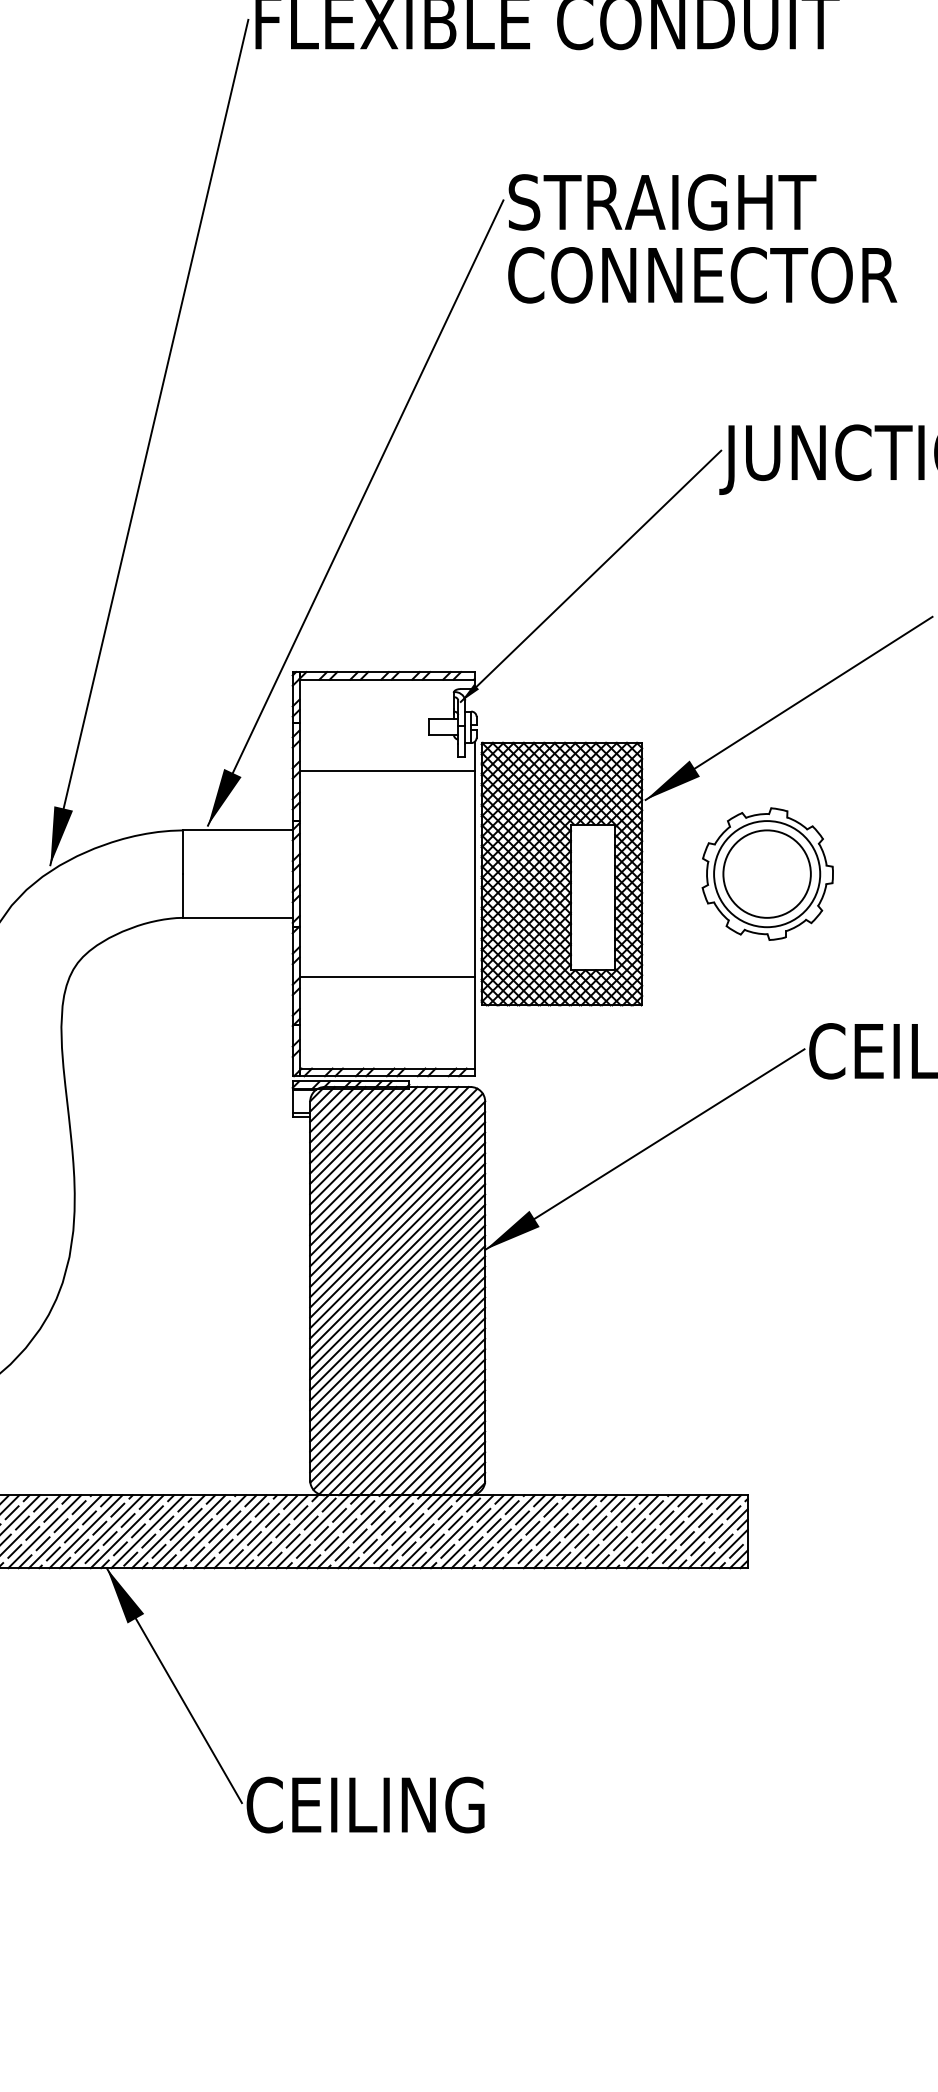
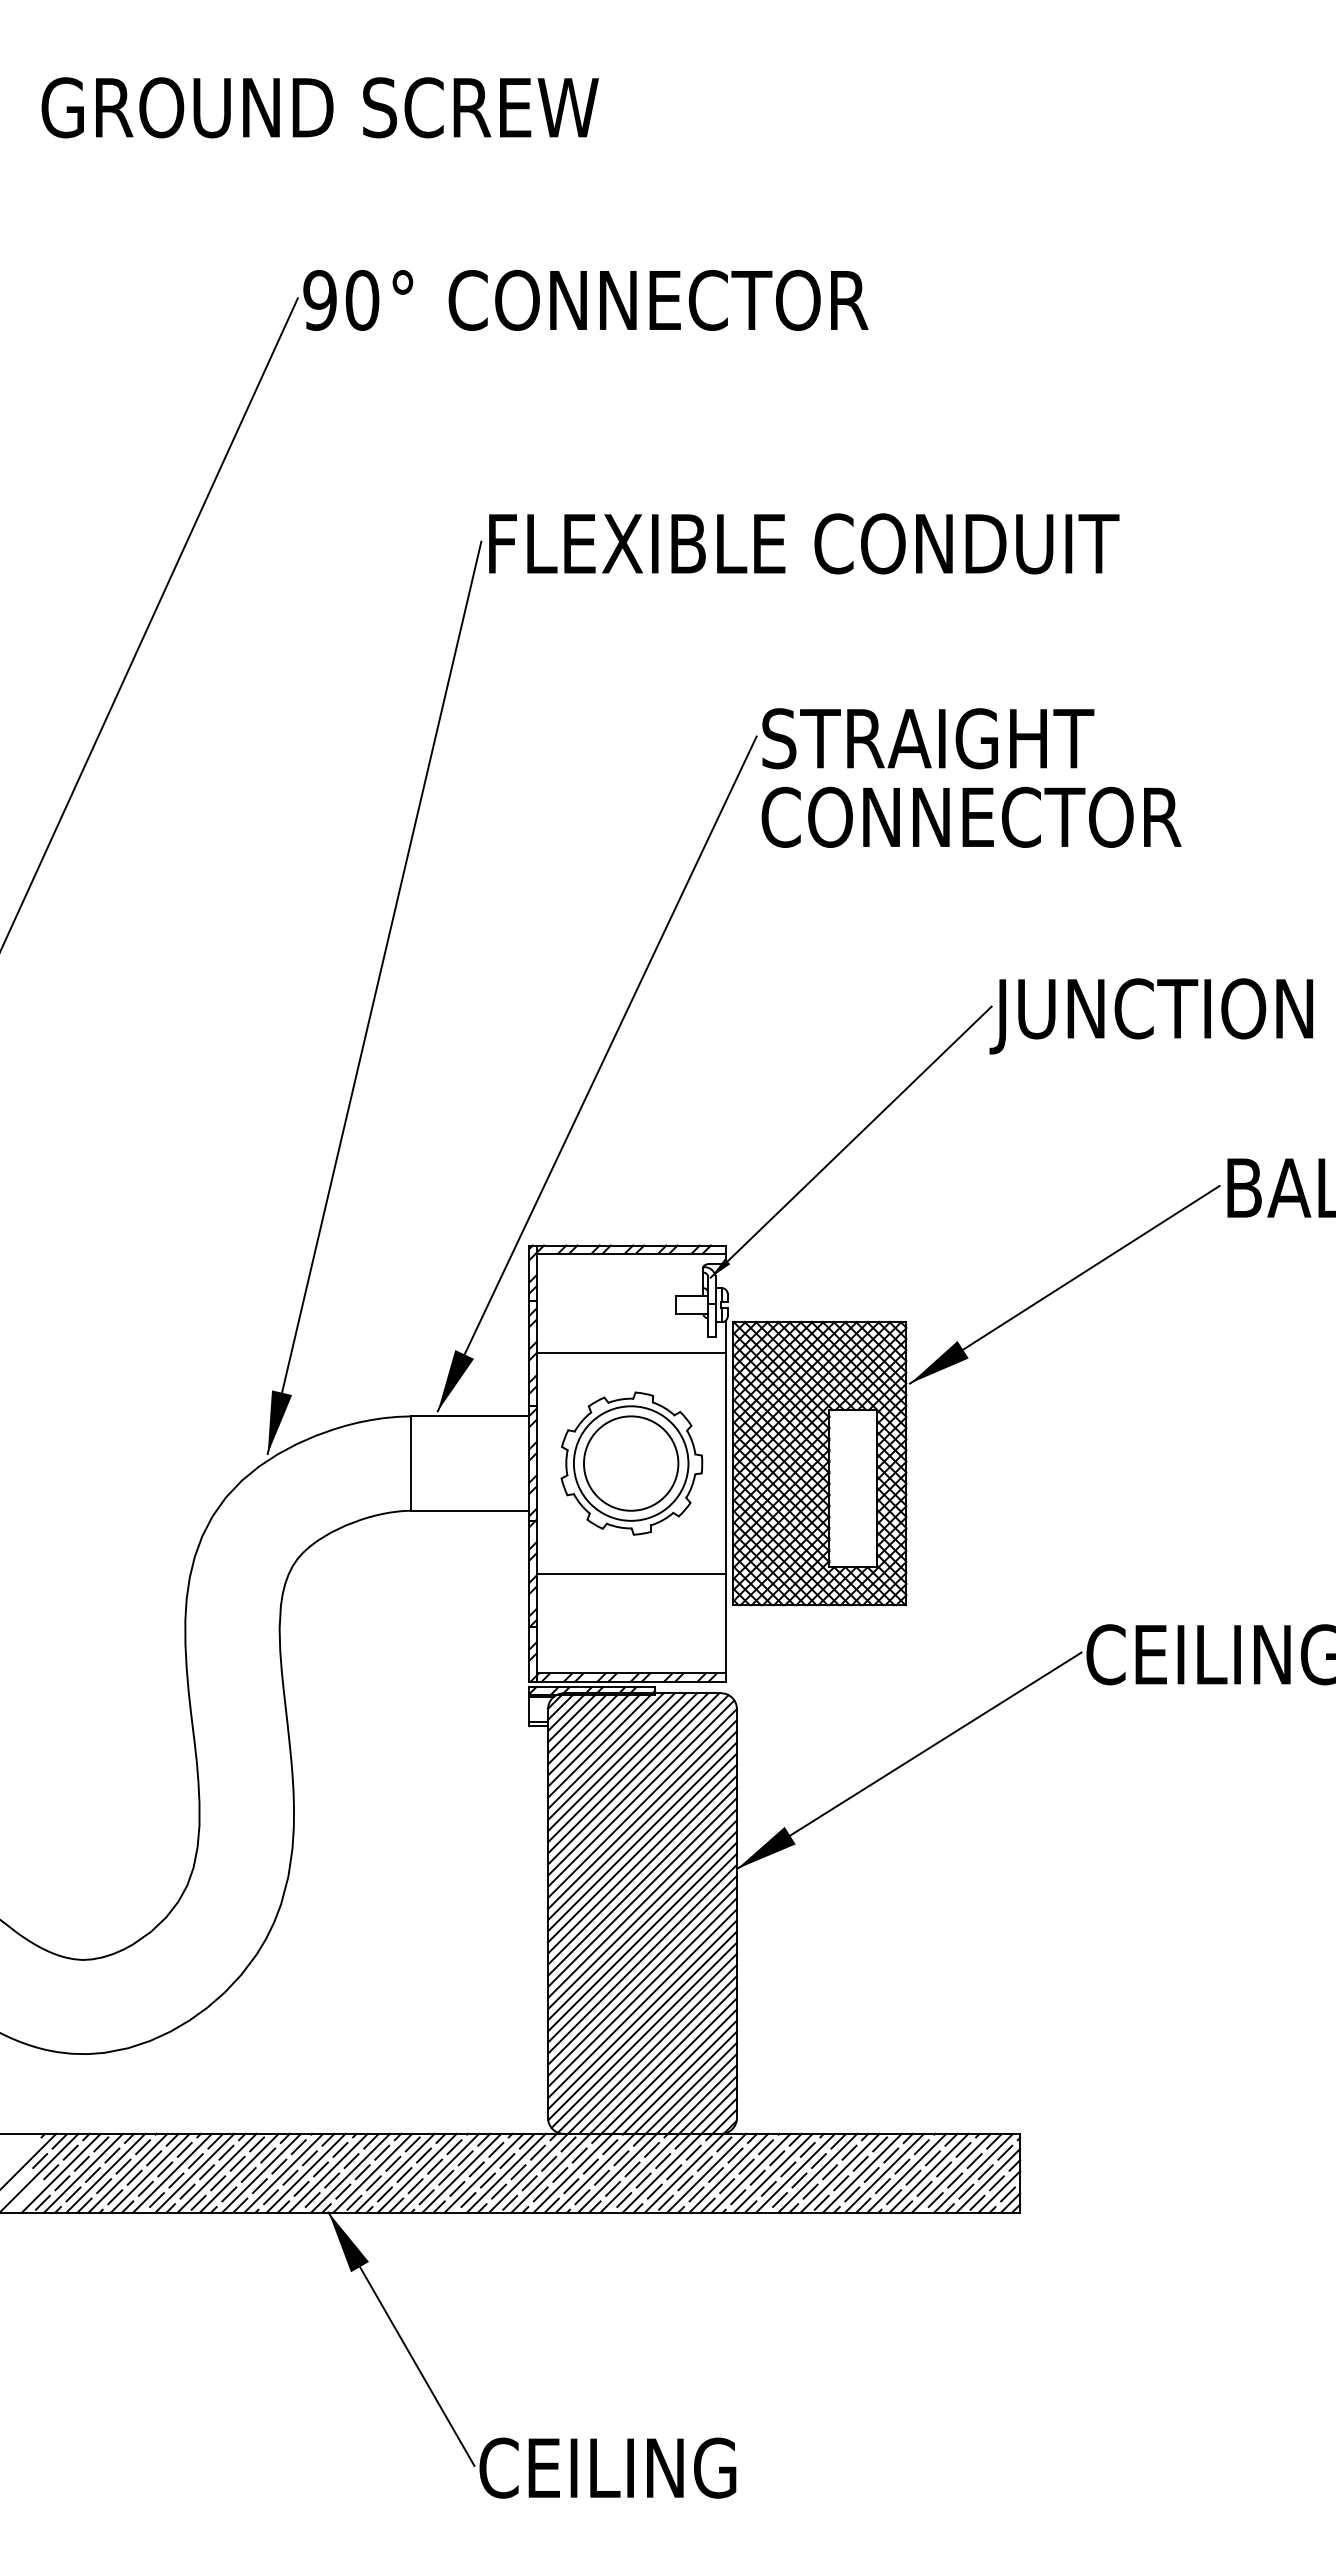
part: (767, 874) -> (631, 1463), moved

